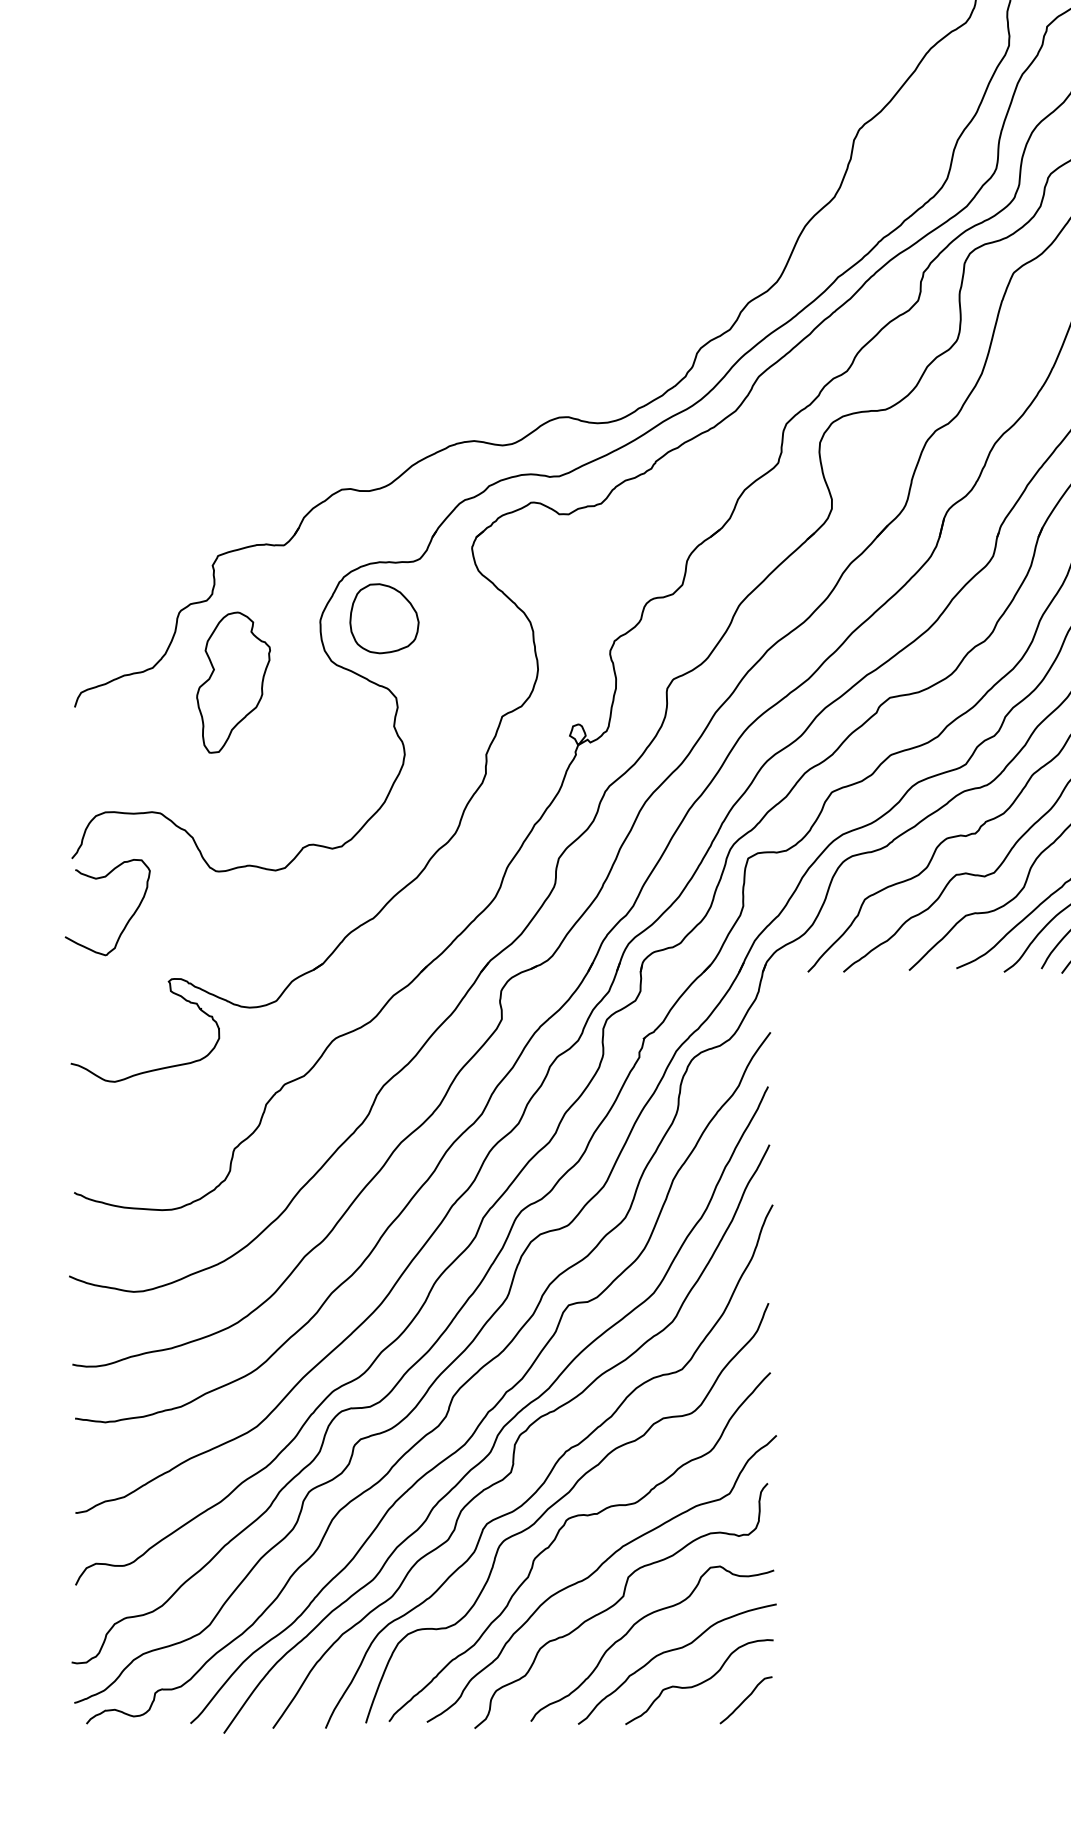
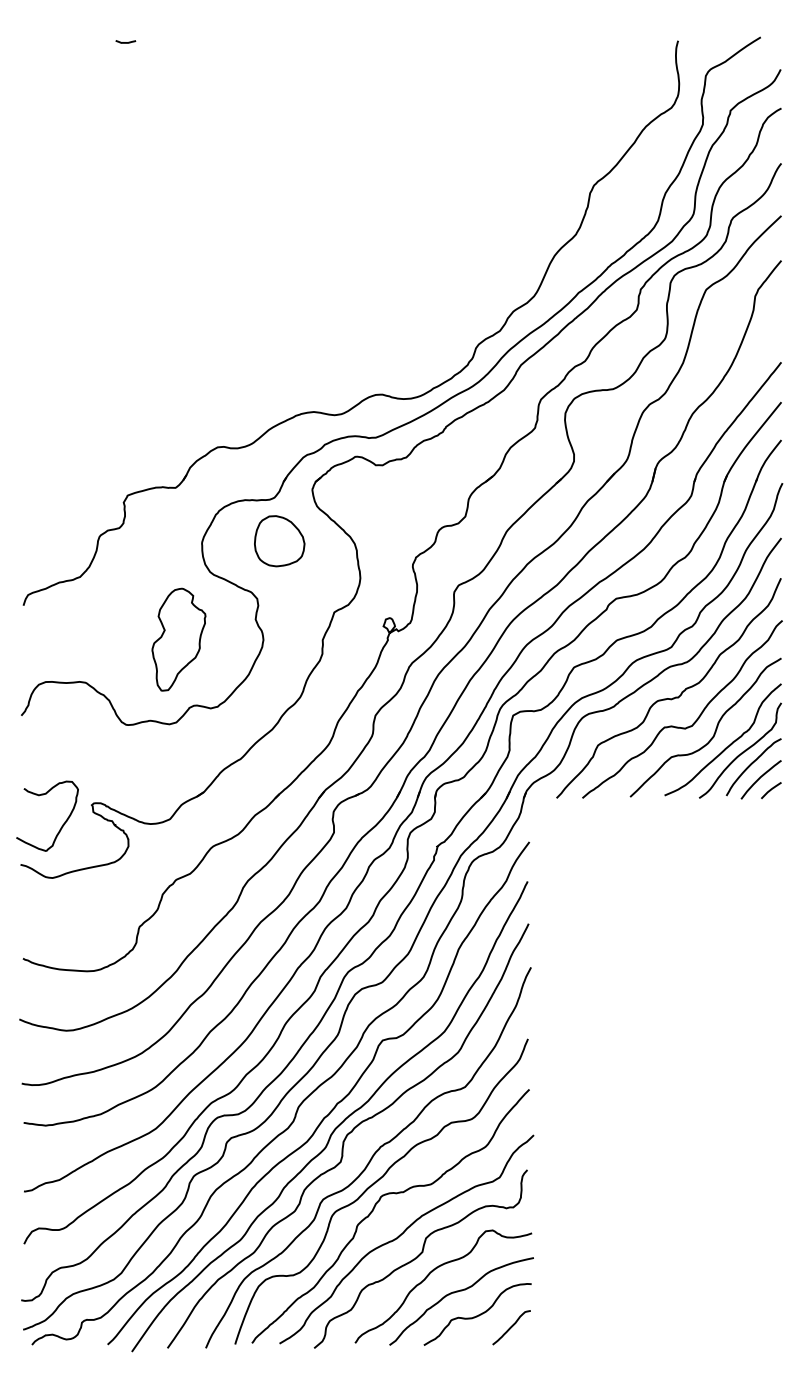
part: (384, 619) -> (279, 541), moved
part: (232, 682) -> (178, 639), moved
curve: (128, 918) -> (62, 824), moved

